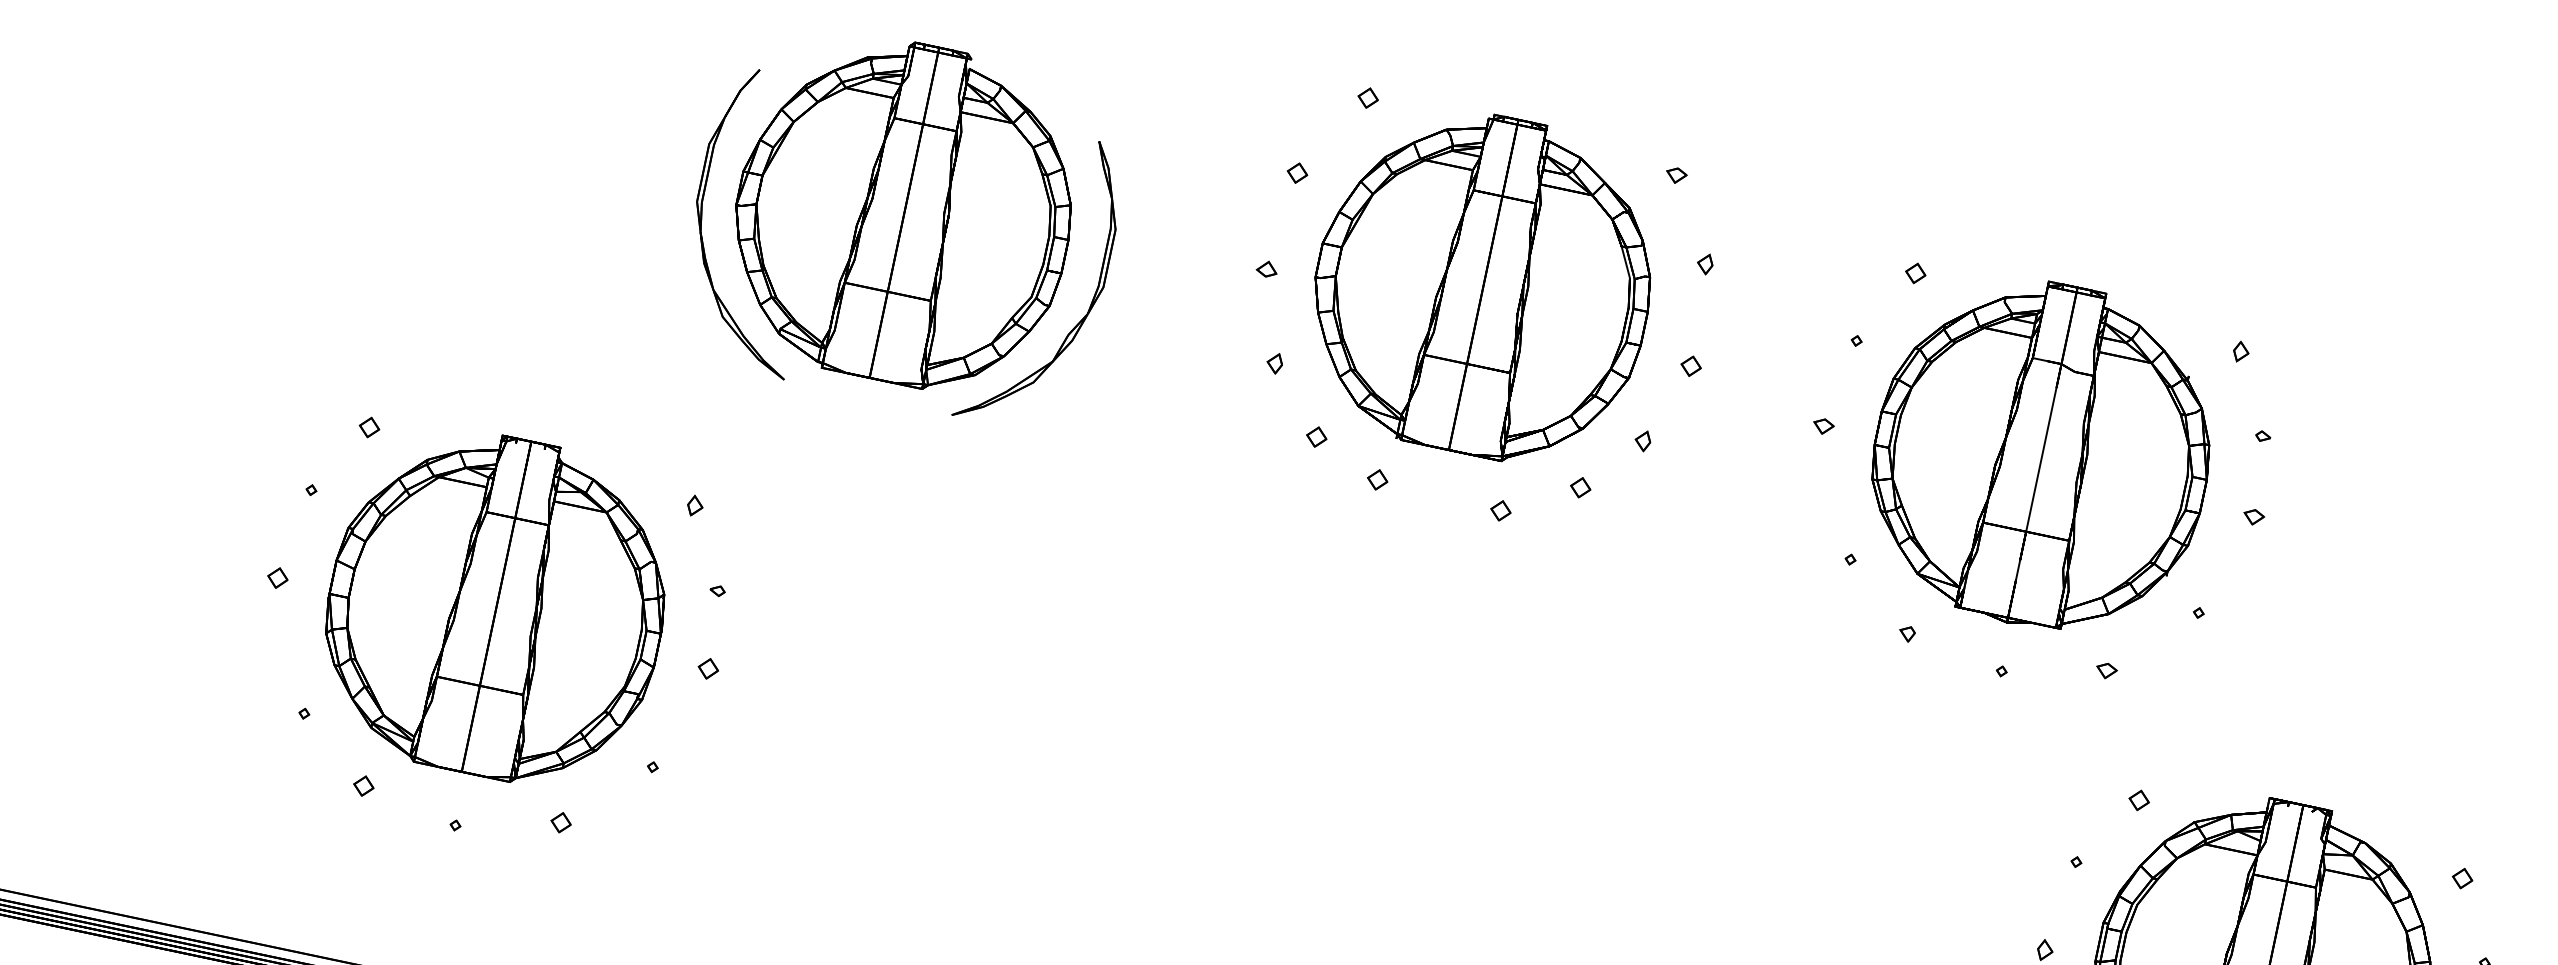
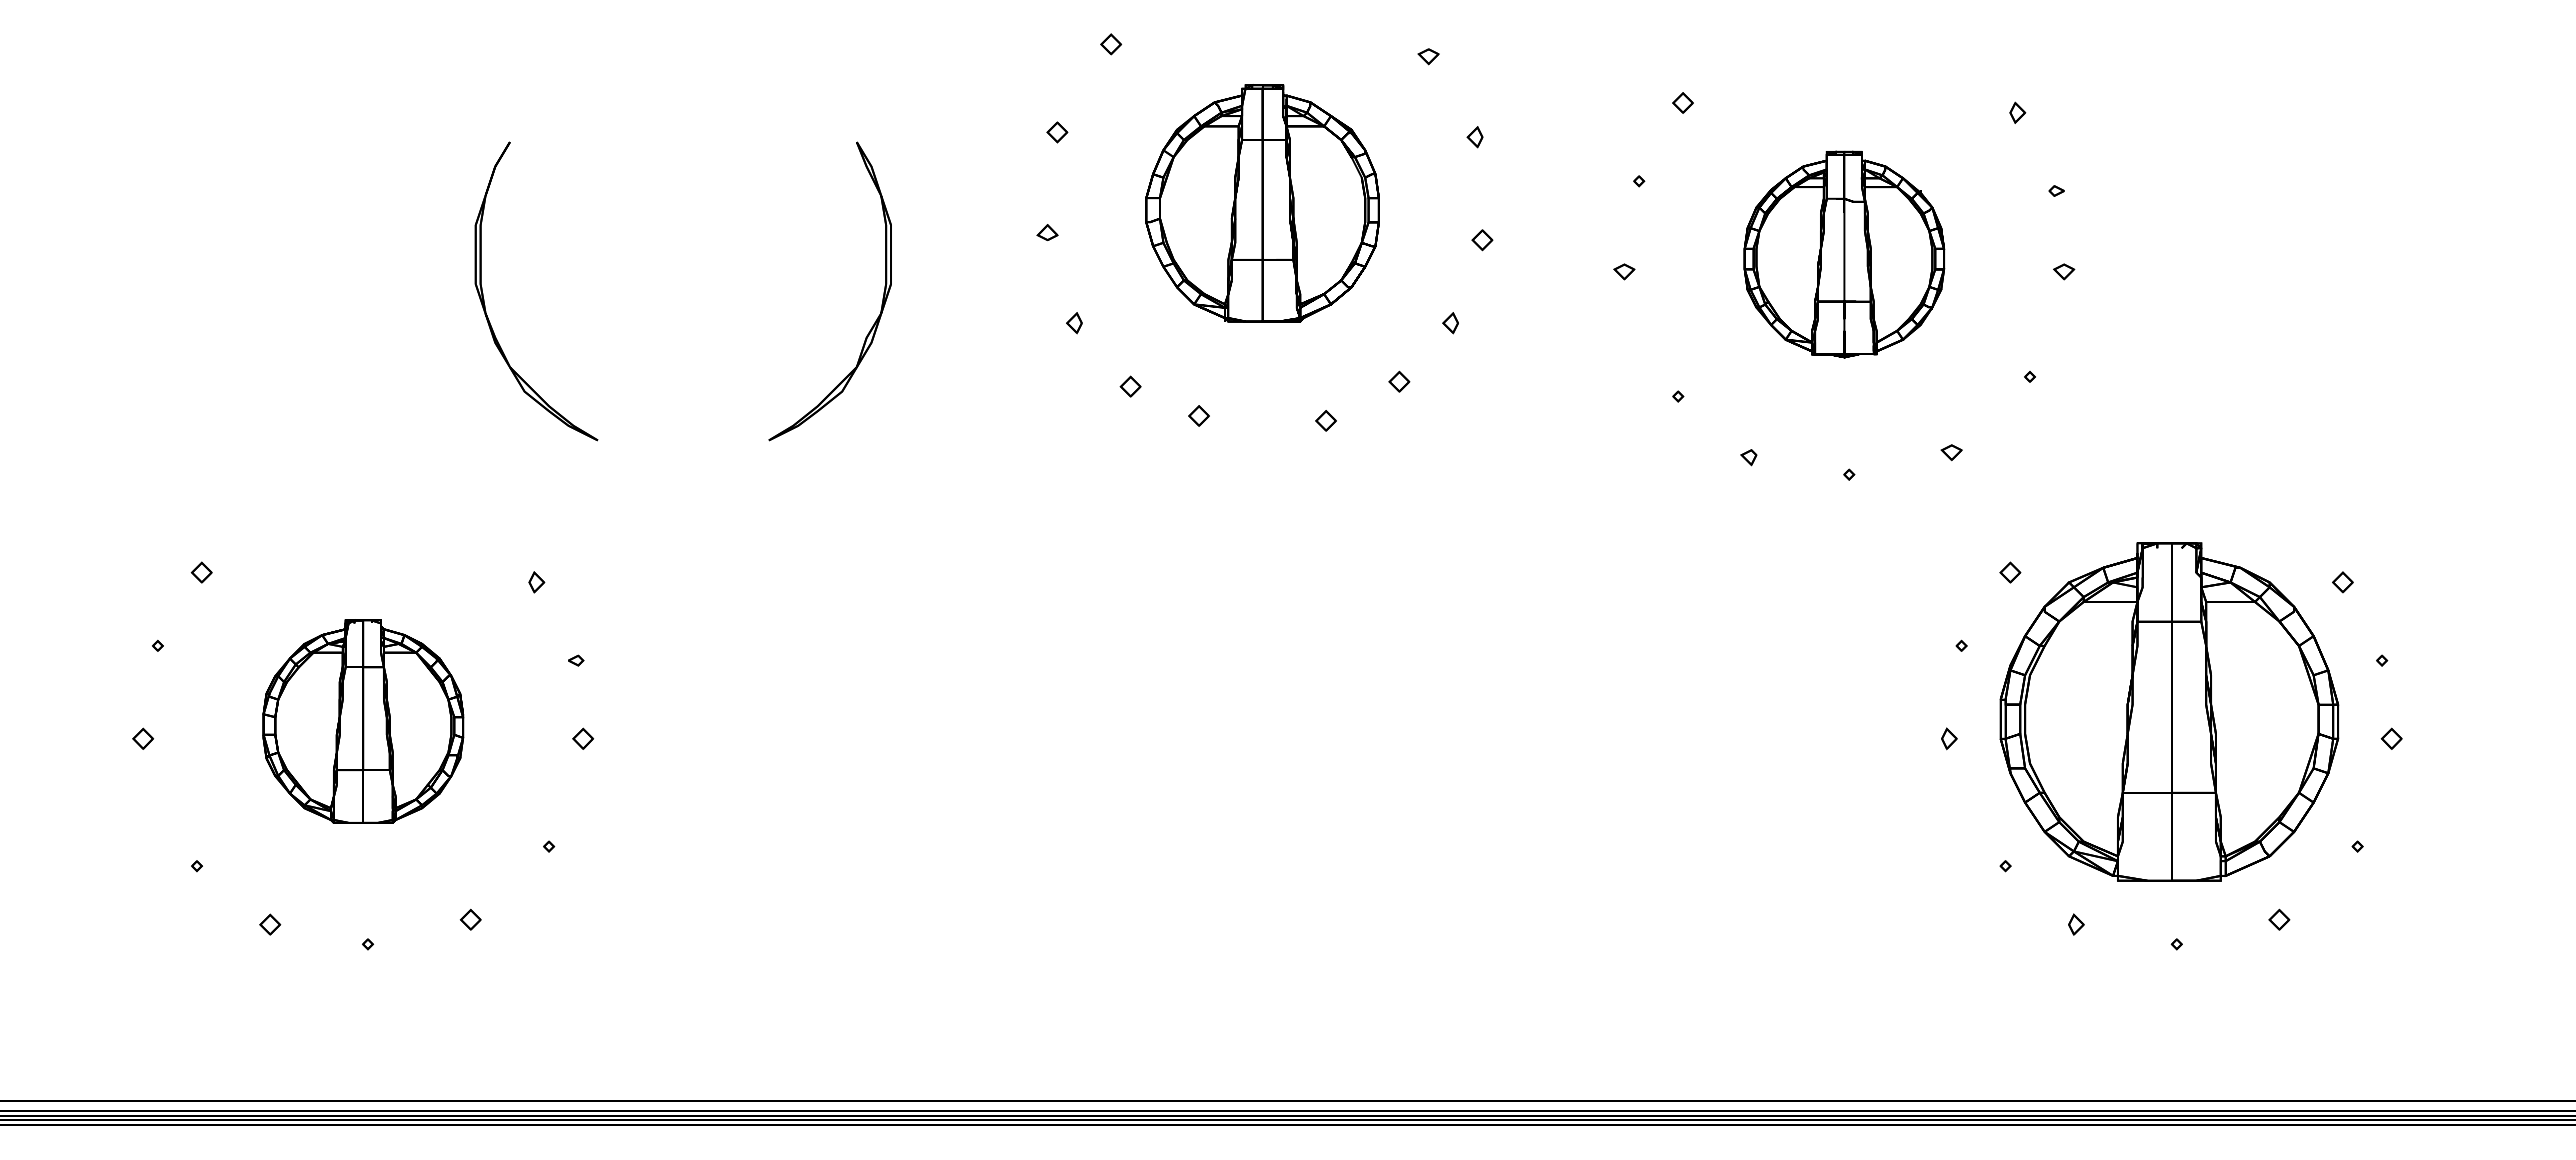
part: (904, 212) -> (680, 251), removed
part: (1483, 285) -> (1262, 203), size x0.7
part: (2042, 454) -> (1844, 254), size x0.6
part: (497, 606) -> (363, 721), size x0.6

